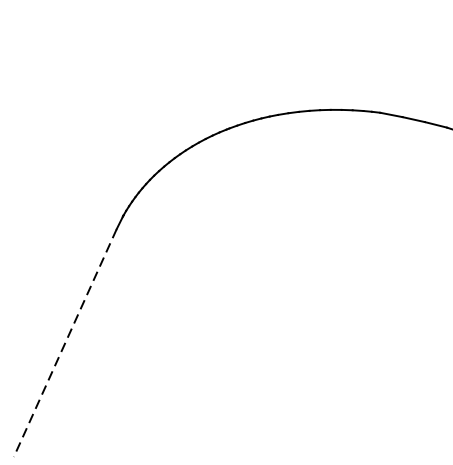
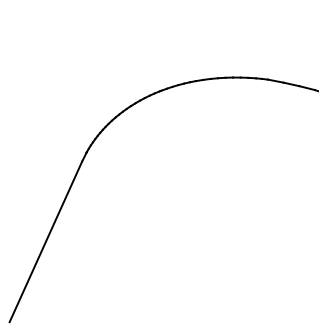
line: (64, 343) -> (45, 242), dashed -> solid

